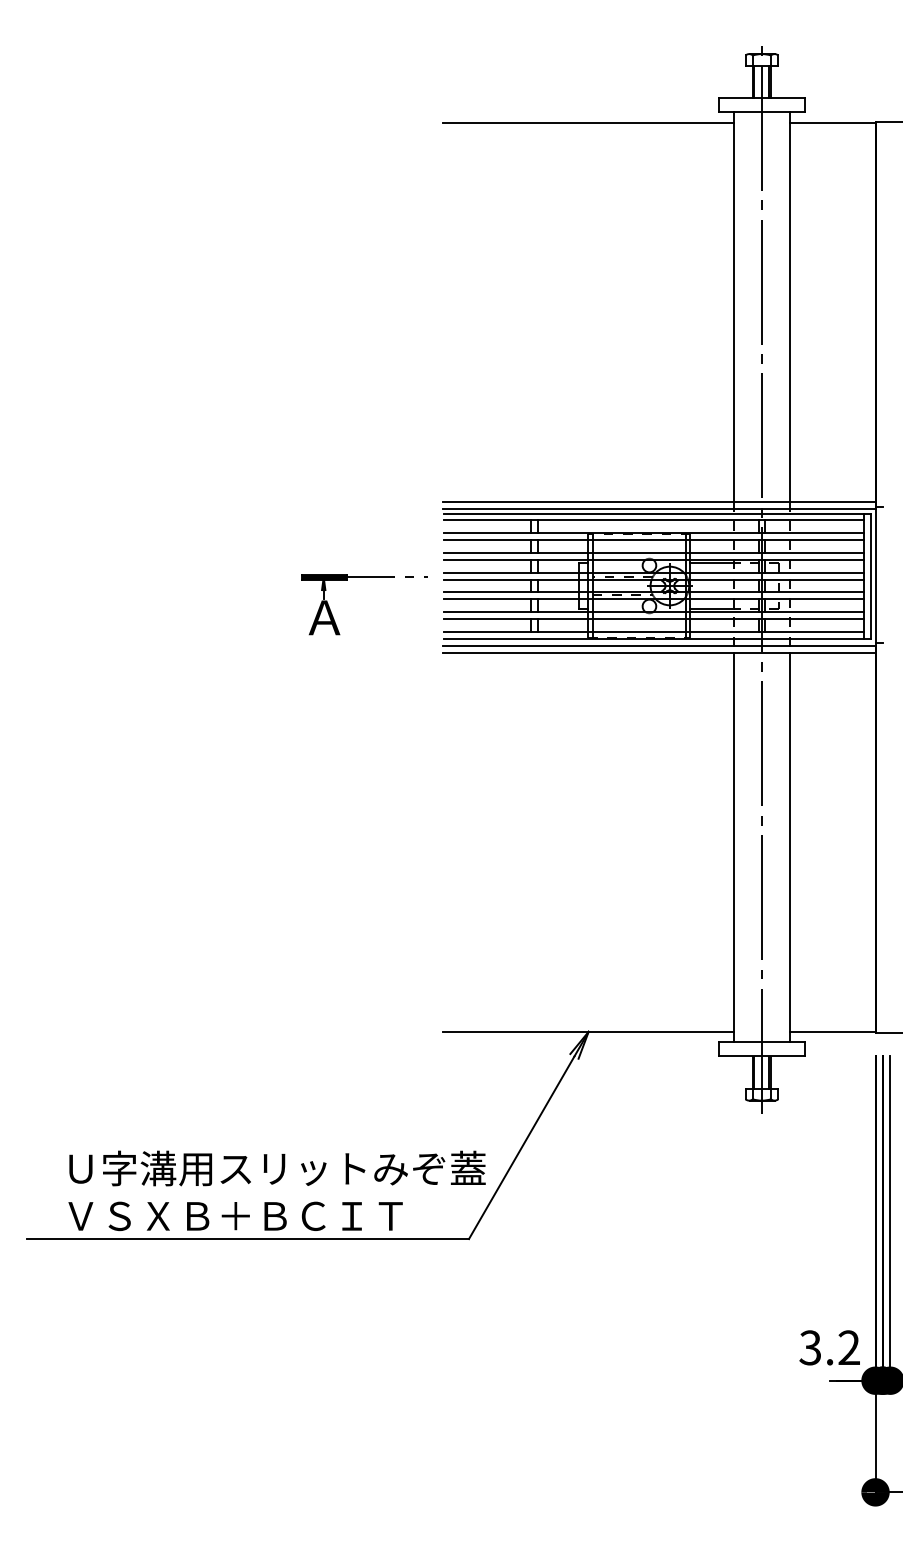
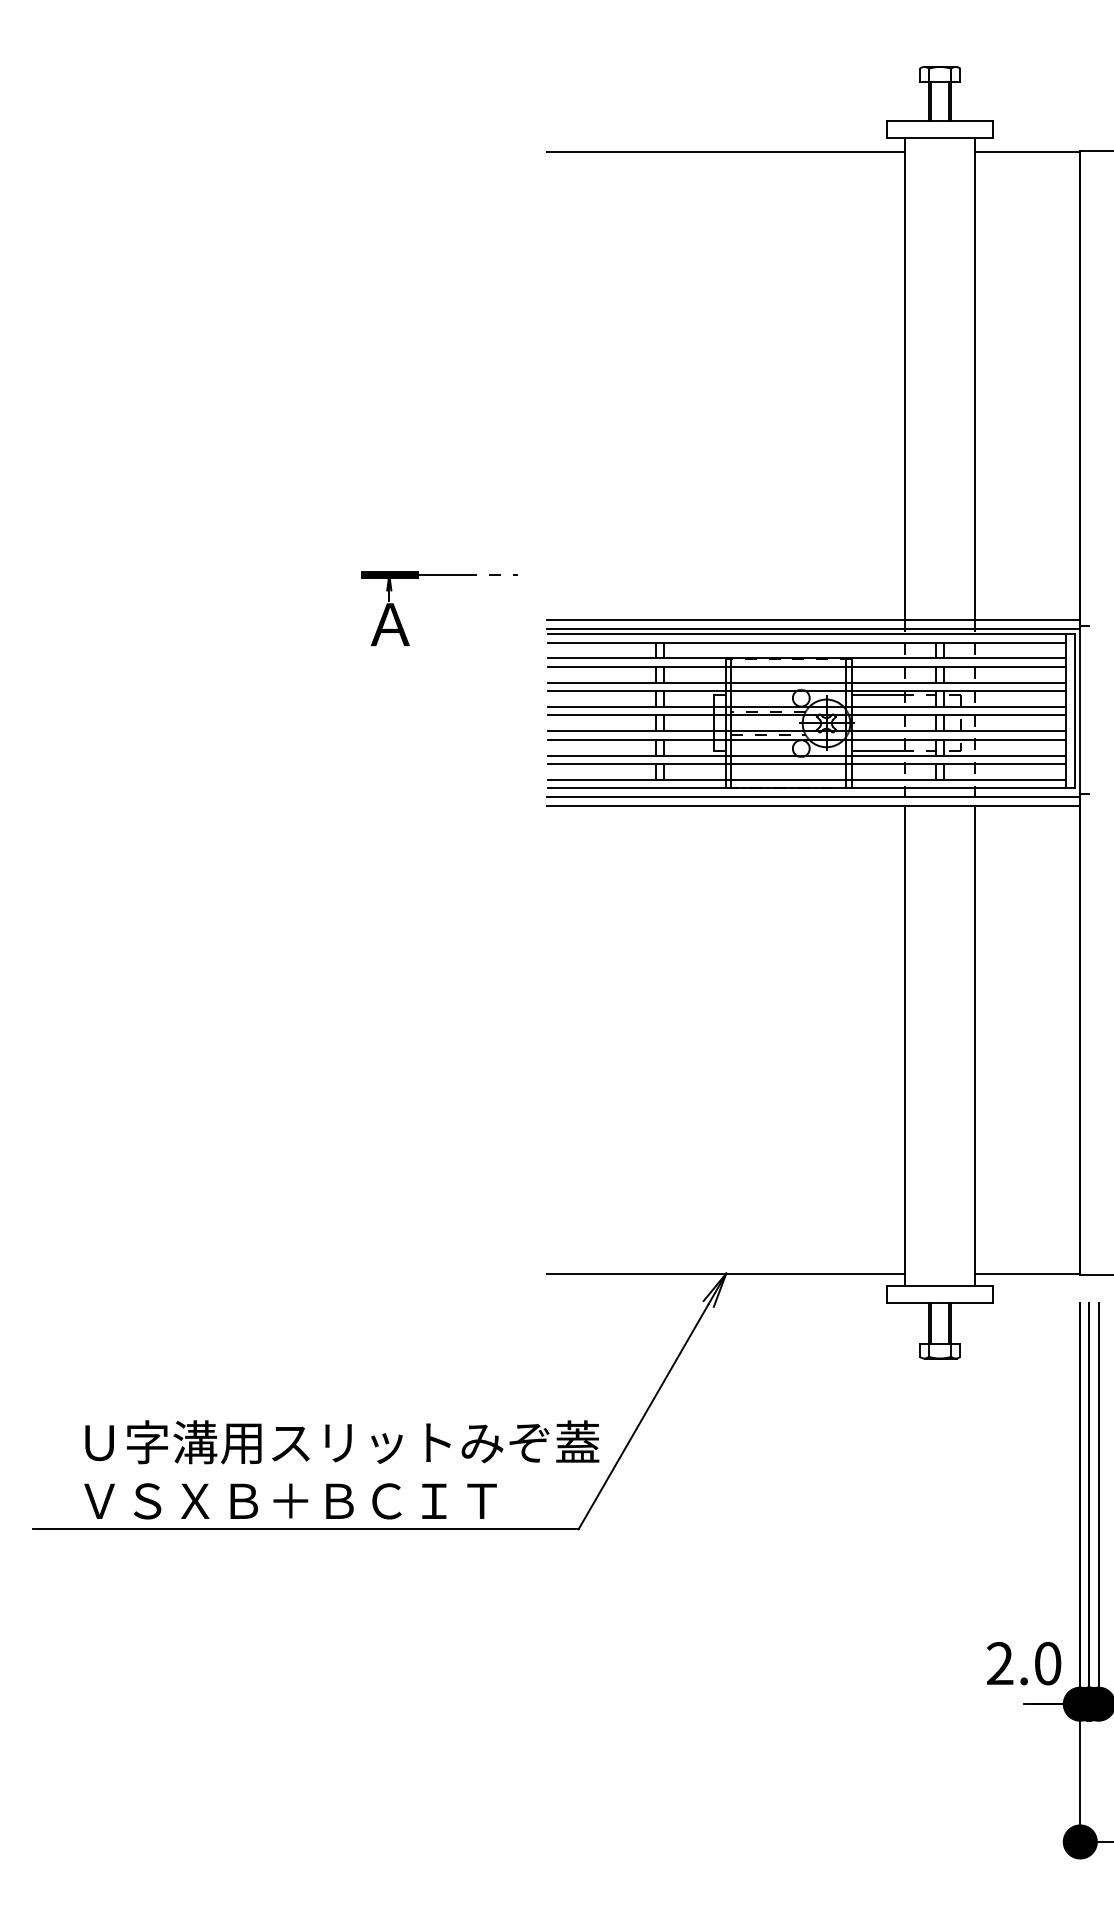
part: (364, 577) -> (439, 575), moved
line: (762, 577) -> (940, 713), removed
text: (829, 1347) -> (1023, 1663), 3.2 -> 2.0

